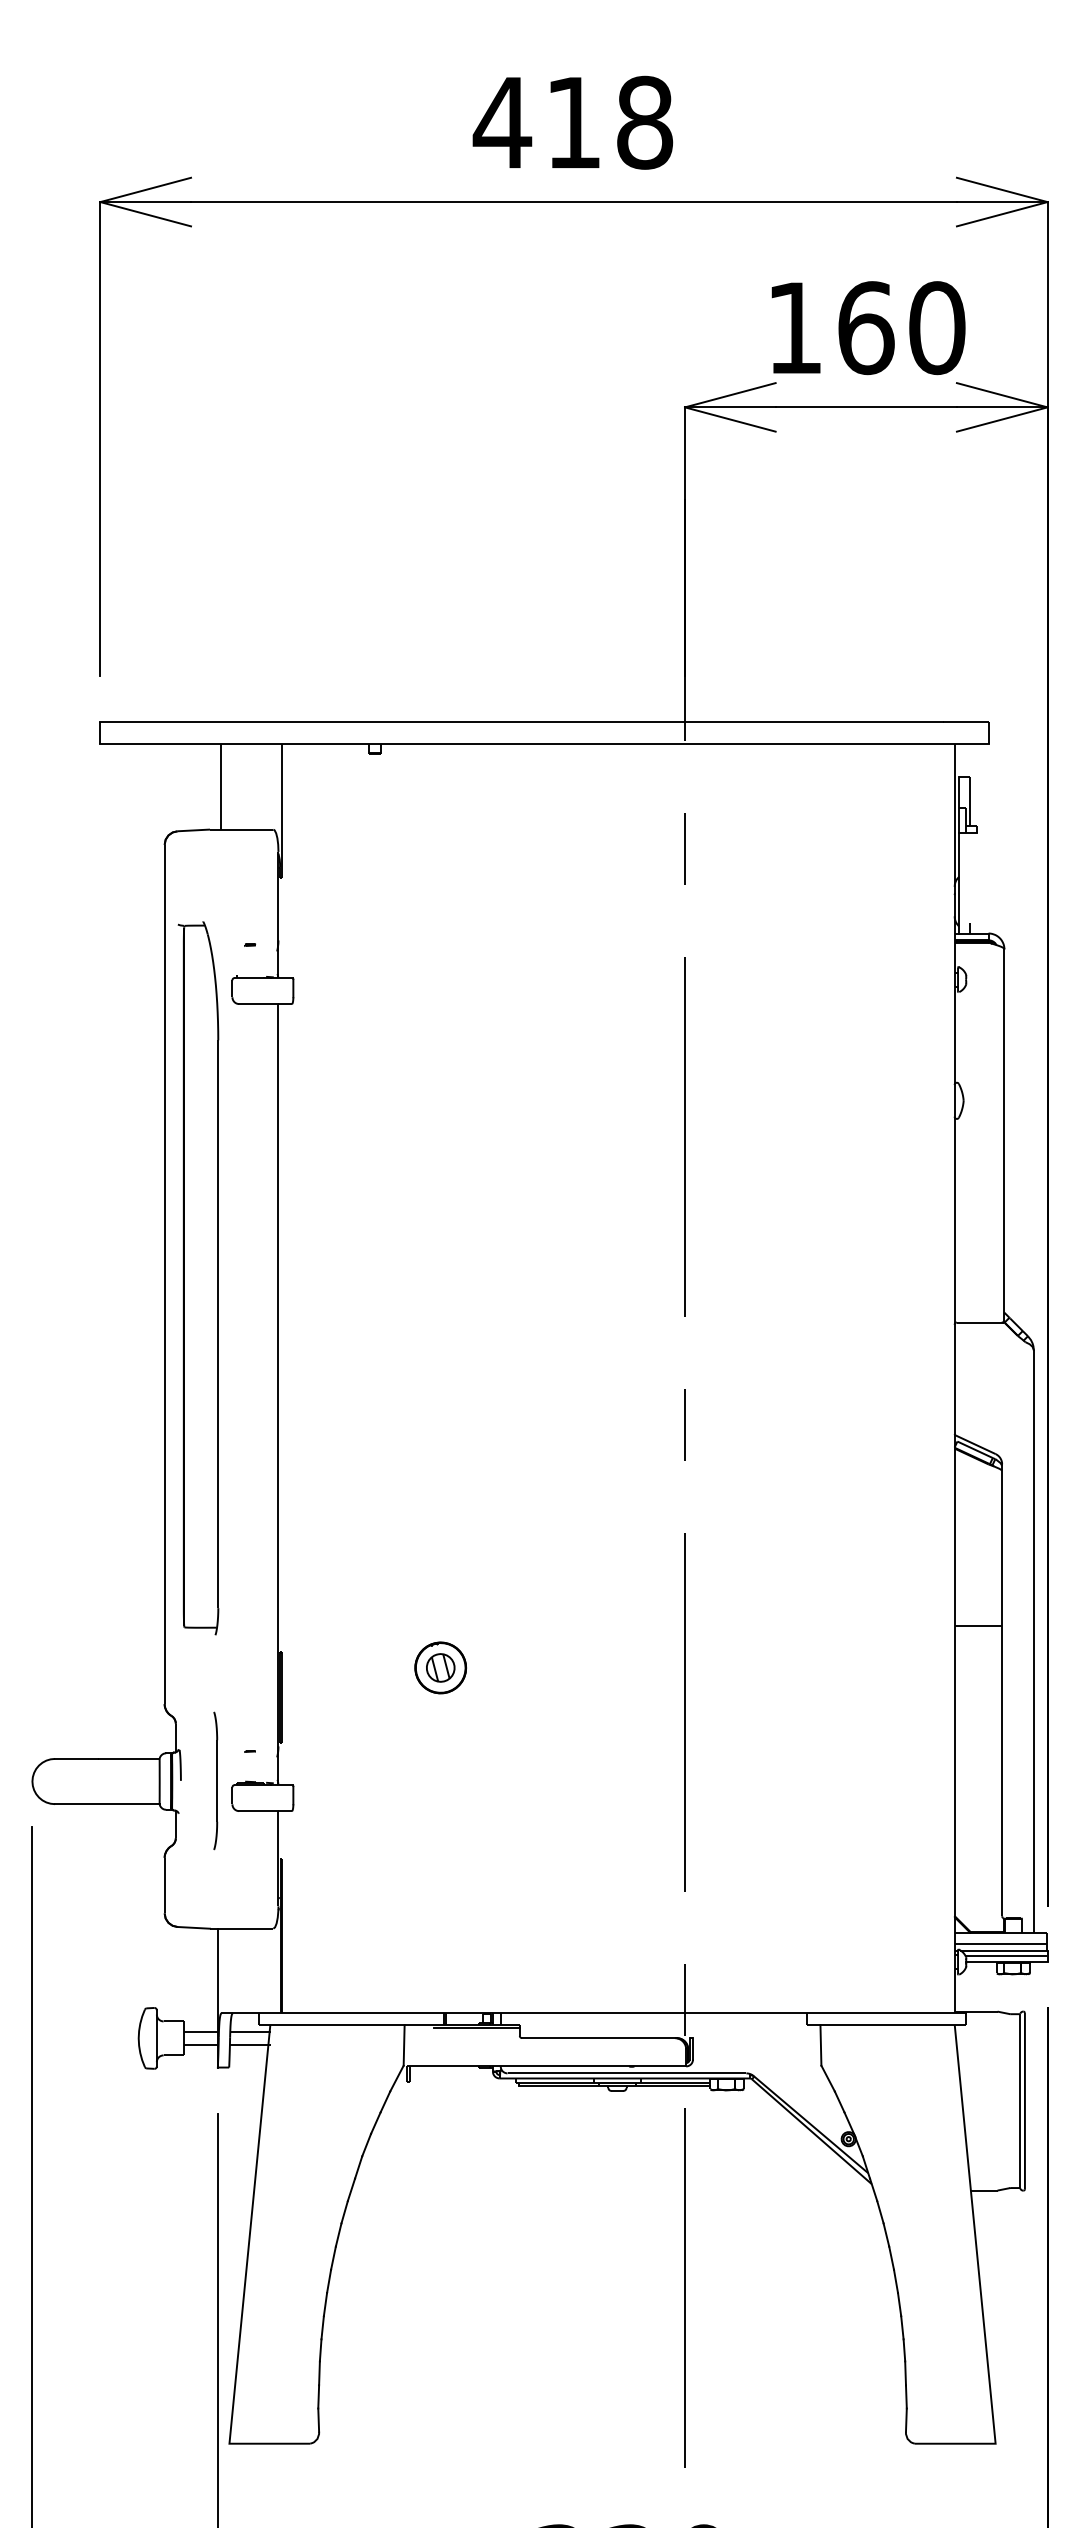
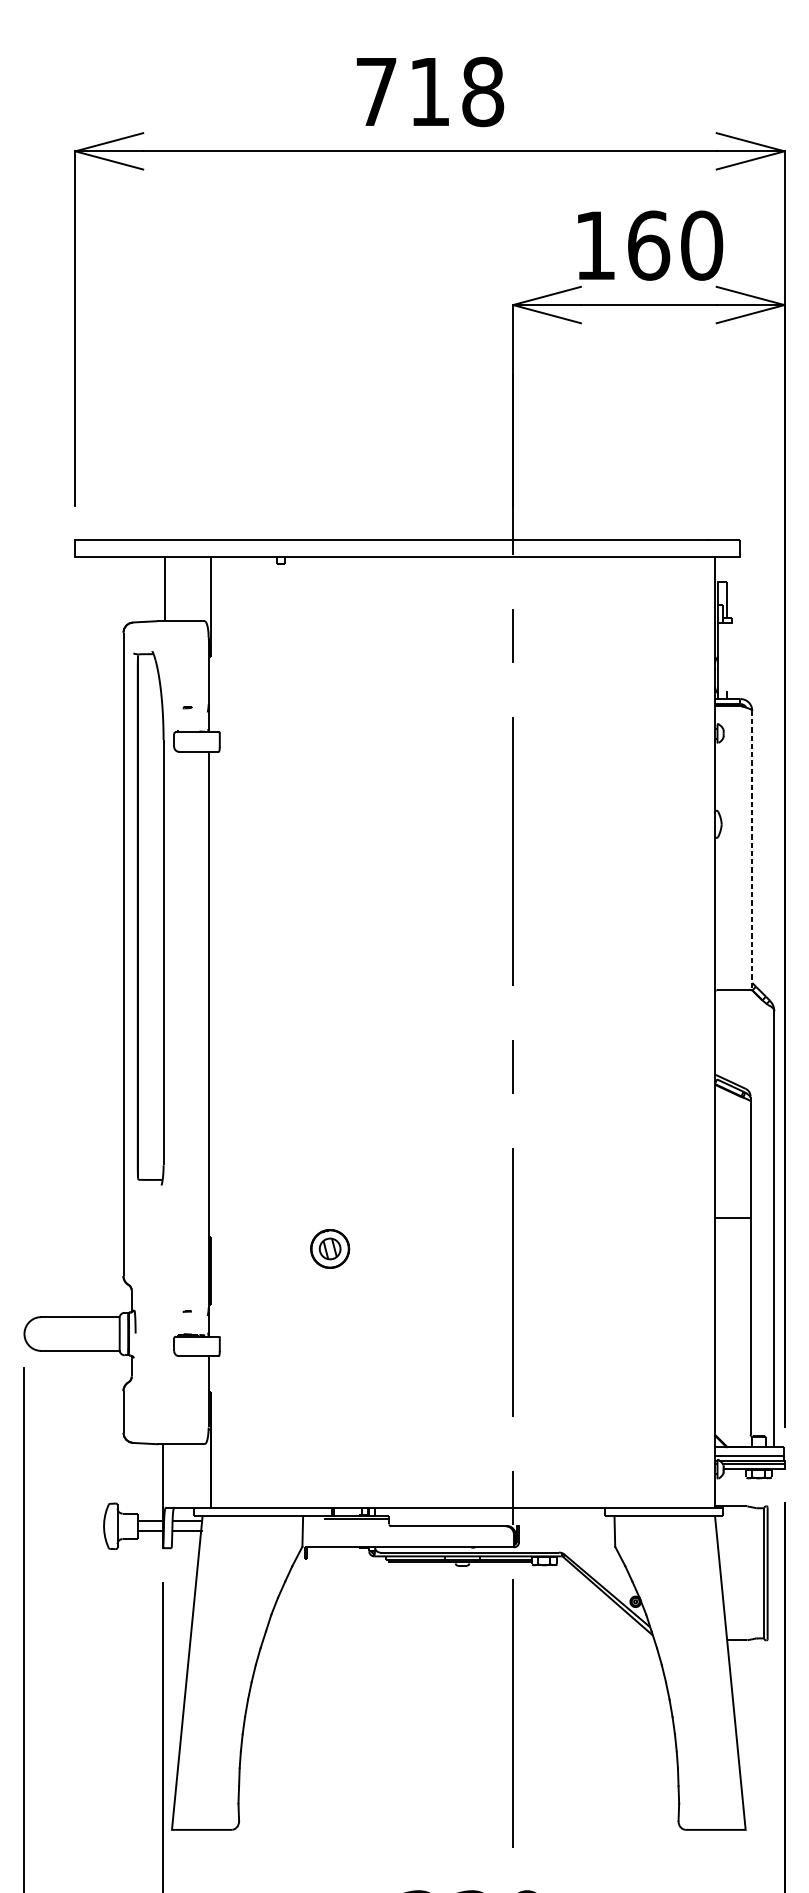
text: (502, 122) -> (376, 91), 418 -> 718
line: (1004, 1136) -> (752, 851), solid -> dashed
part: (198, 1278) -> (148, 918), moved
part: (215, 1780) -> (161, 1333), removed

